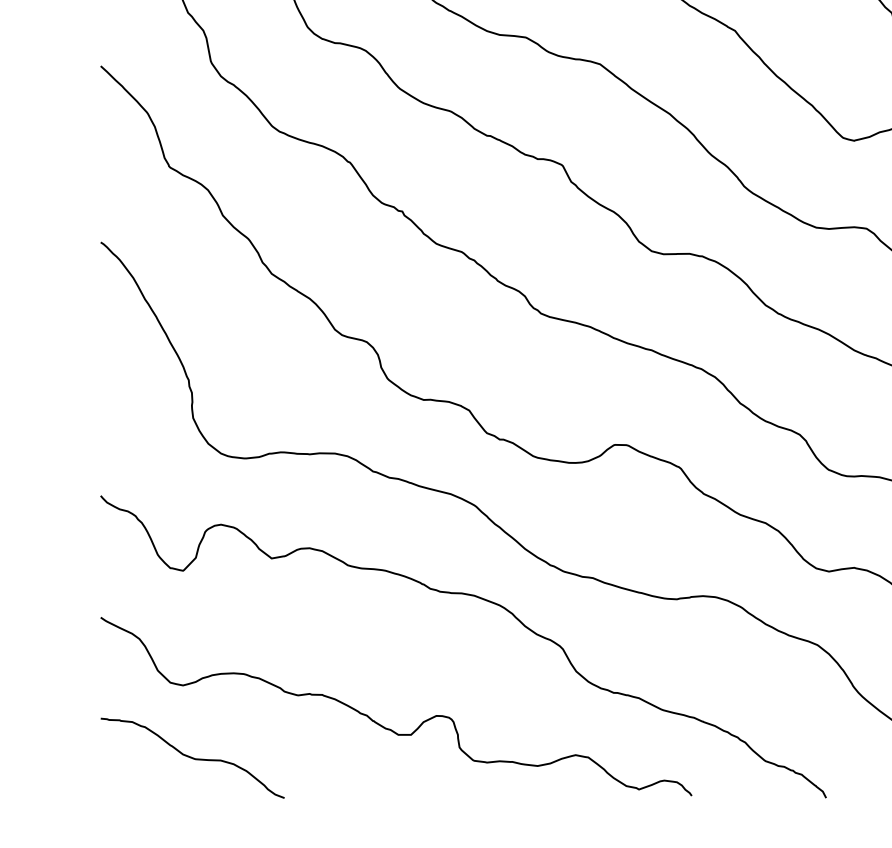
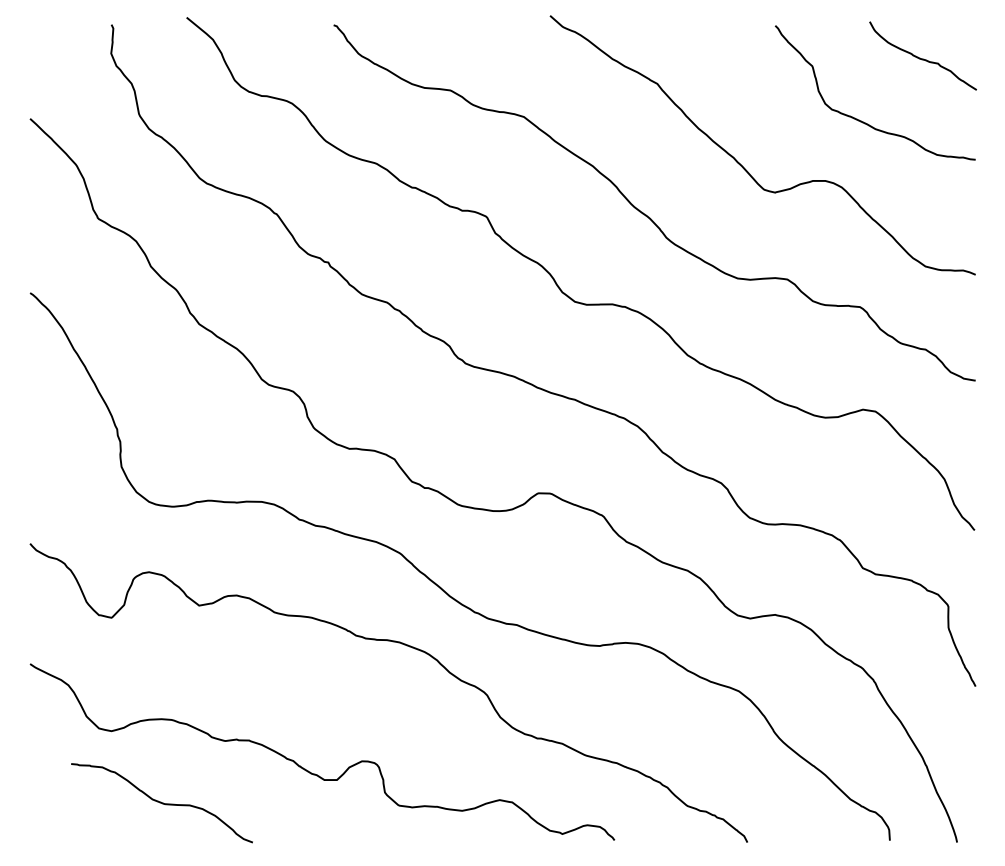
curve: (192, 758) -> (161, 803), moved

